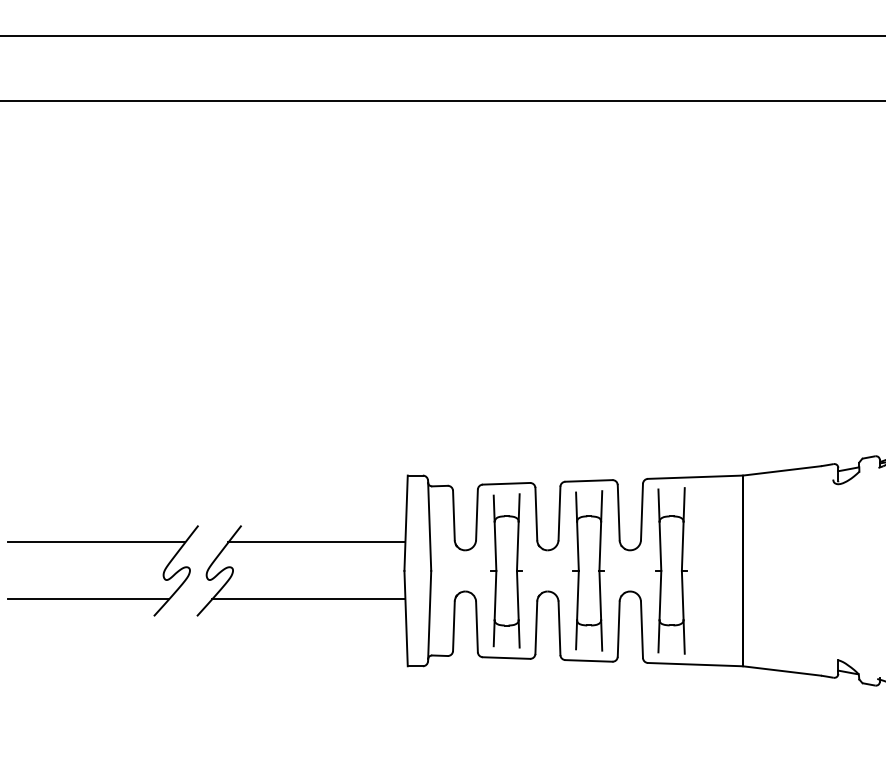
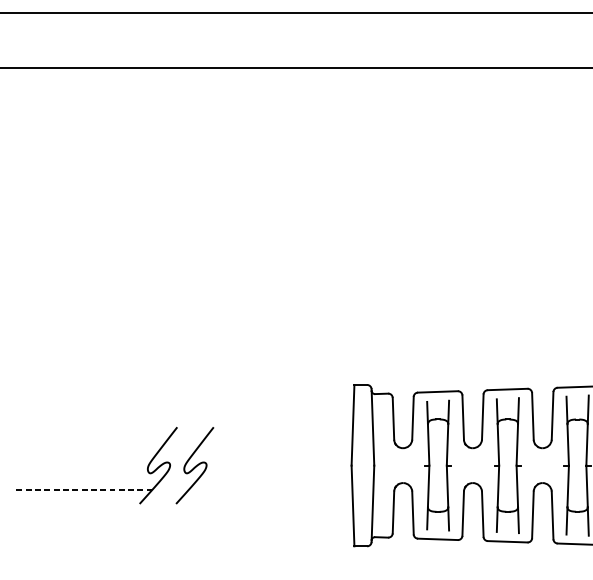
line: (96, 542) -> (91, 441), removed
line: (316, 542) -> (277, 441), removed
line: (89, 599) -> (85, 489), solid -> dashed
line: (308, 599) -> (270, 489), removed

